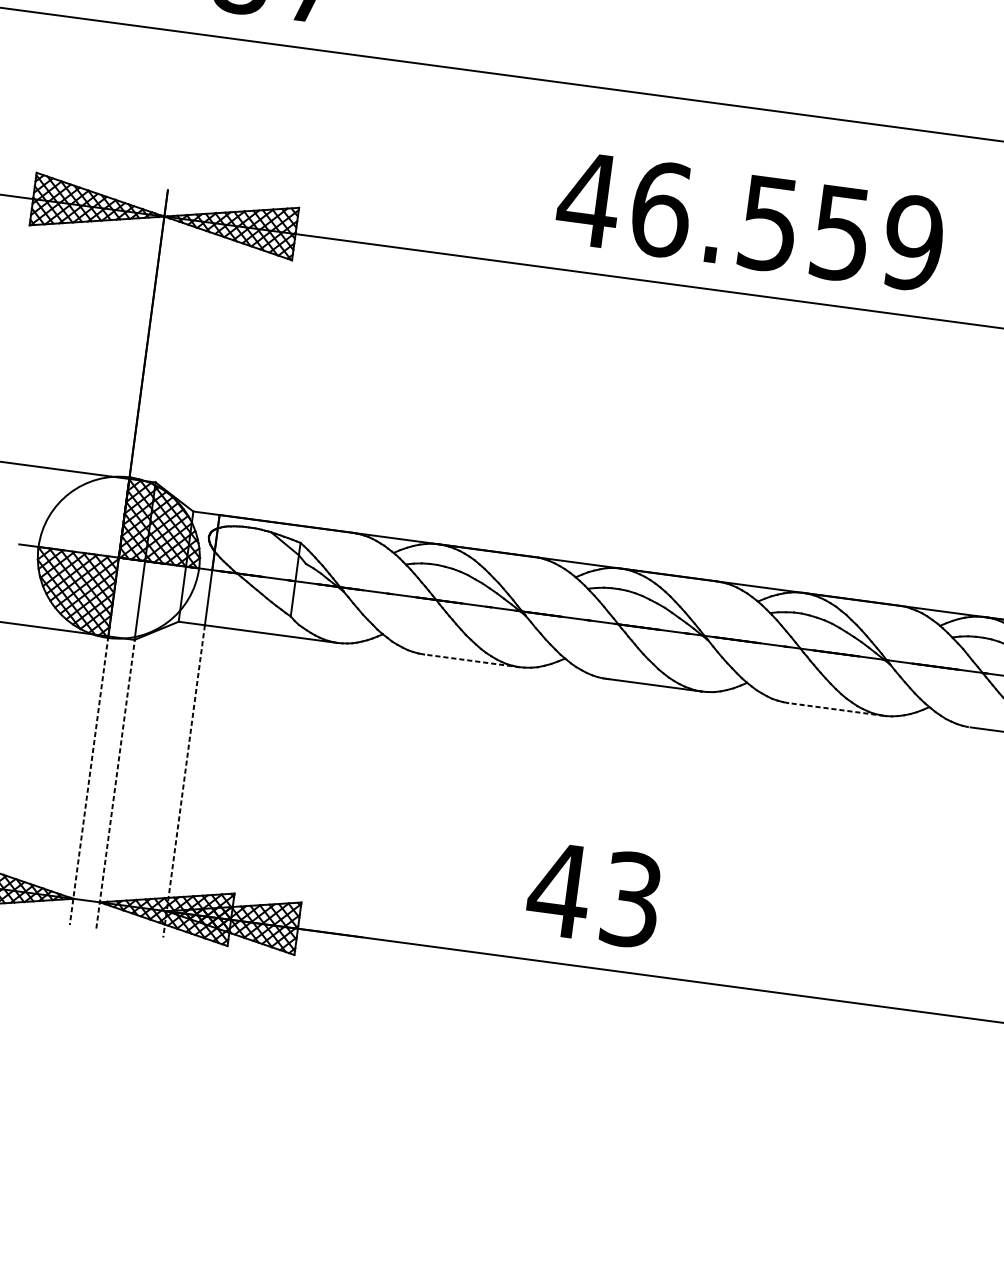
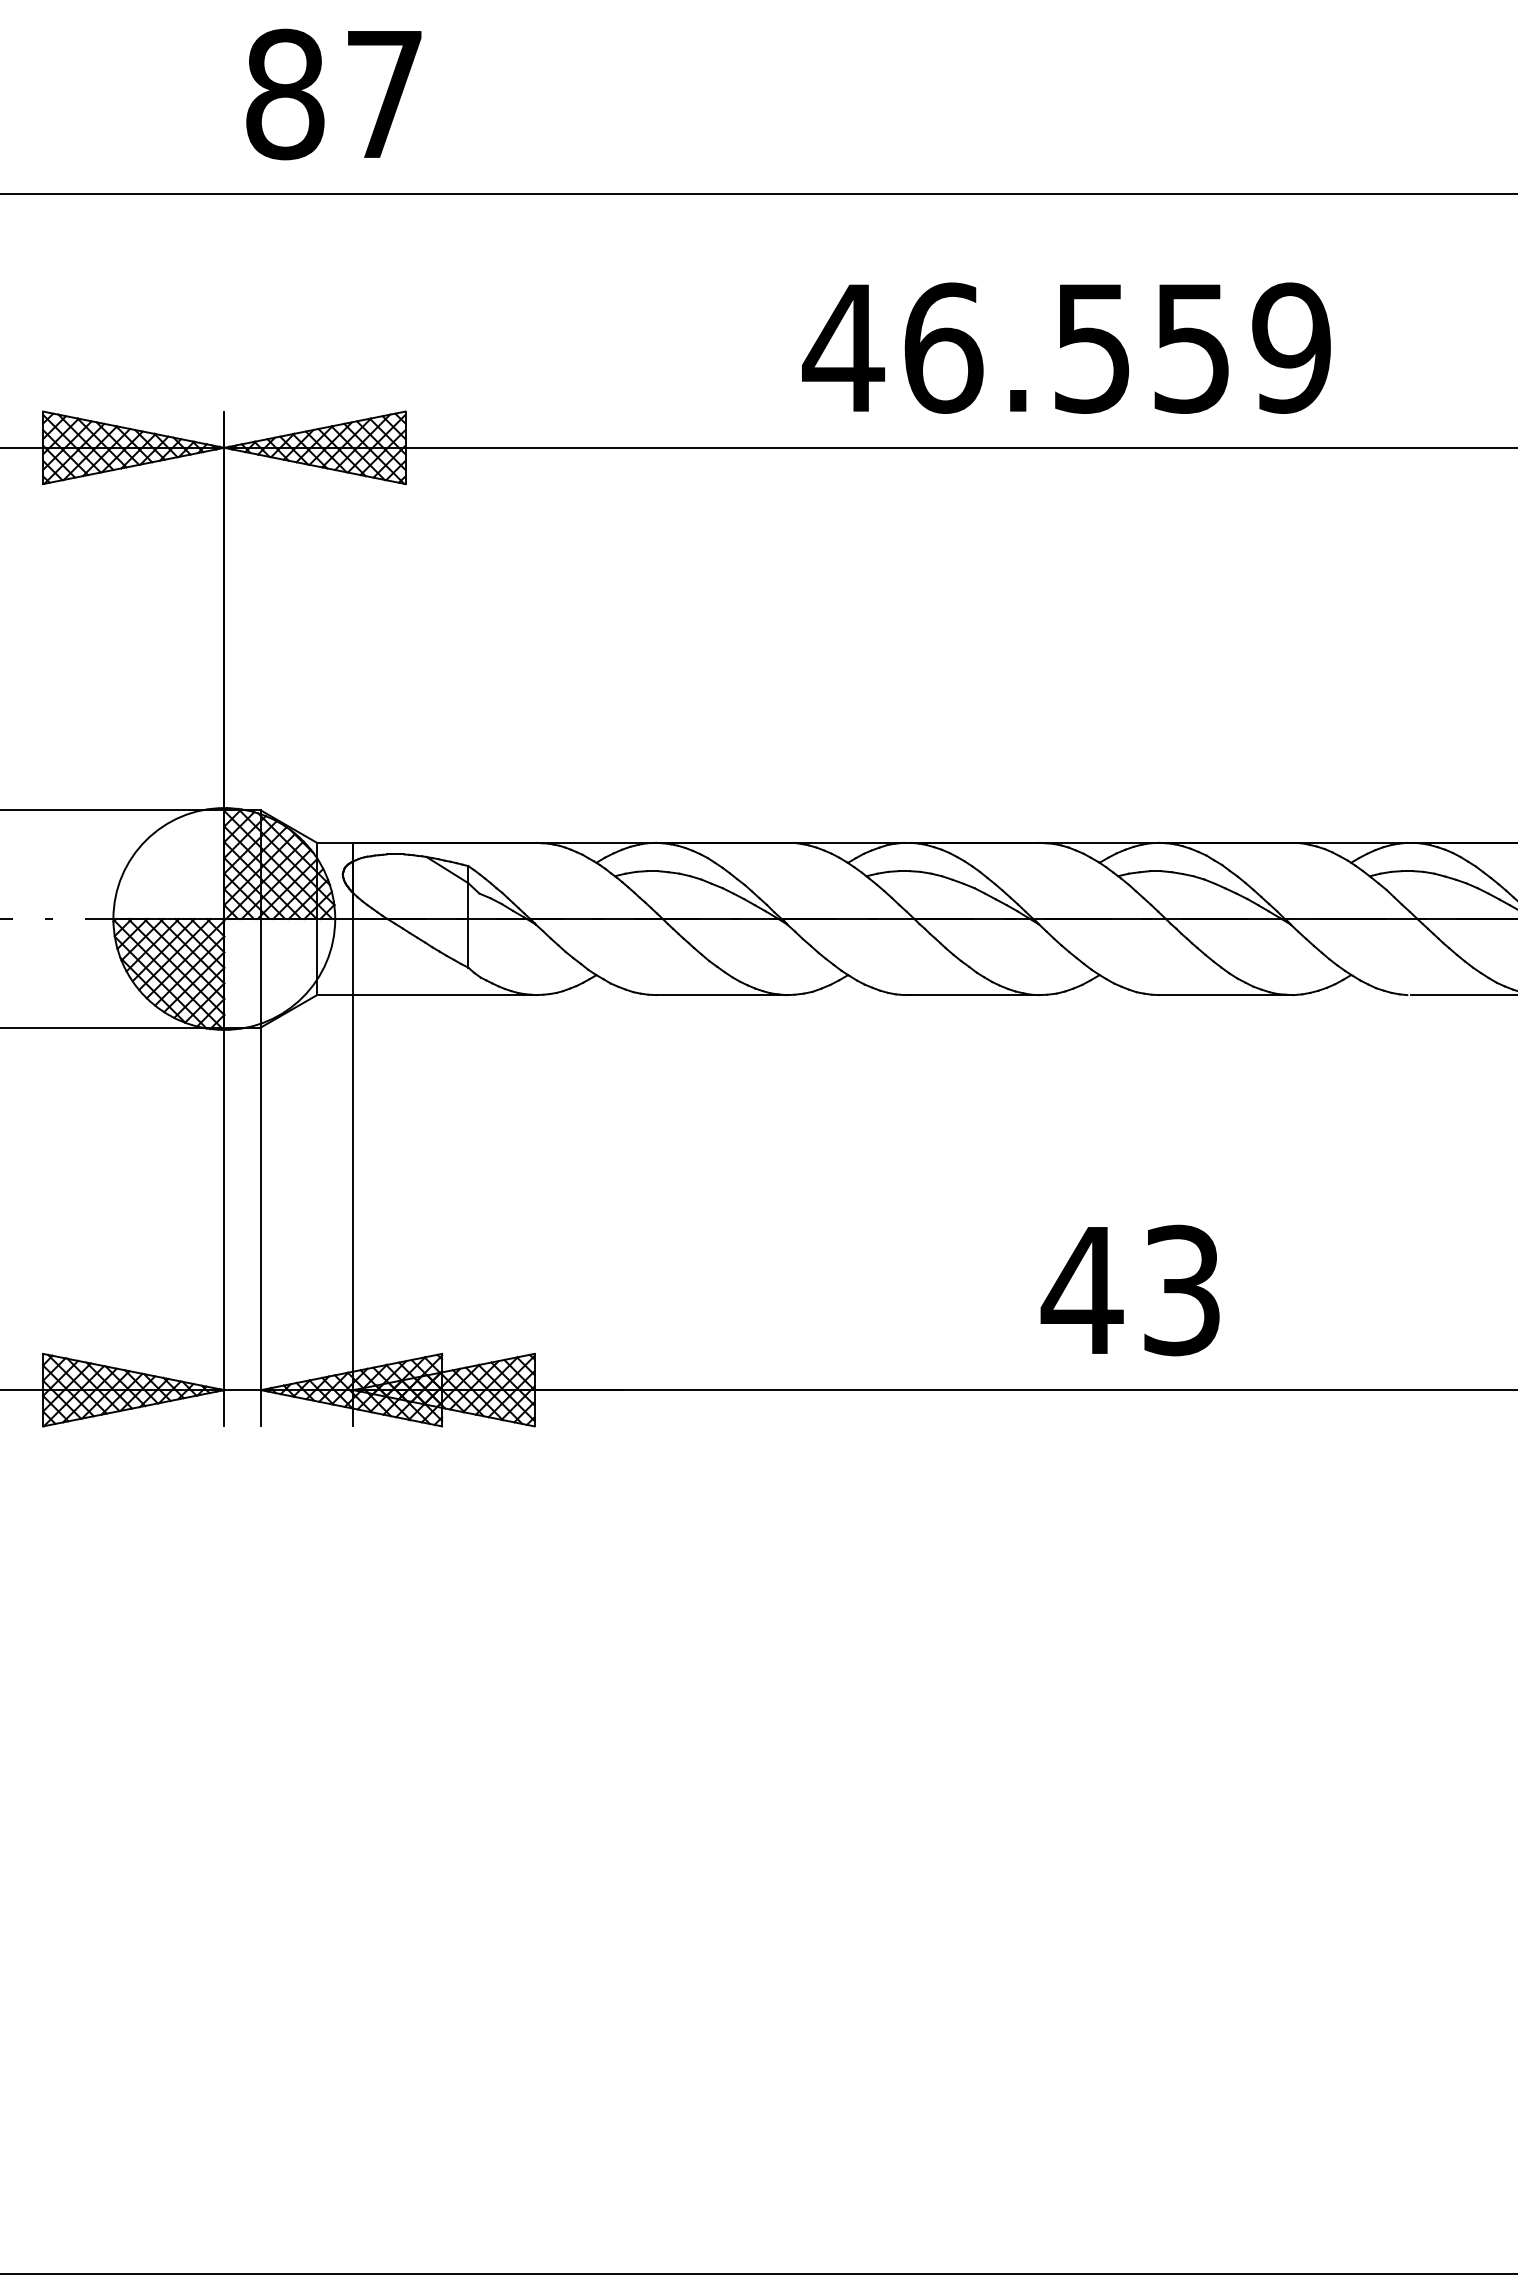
text: (750, 220) -> (1066, 347), moved
line: (471, 661) -> (721, 995), dashed -> solid
line: (835, 709) -> (1224, 995), dashed -> solid
line: (89, 781) -> (224, 1227), dashed -> solid
line: (184, 781) -> (353, 1210), dashed -> solid
line: (115, 783) -> (260, 1226), dashed -> solid
text: (593, 894) -> (1129, 1290), moved

